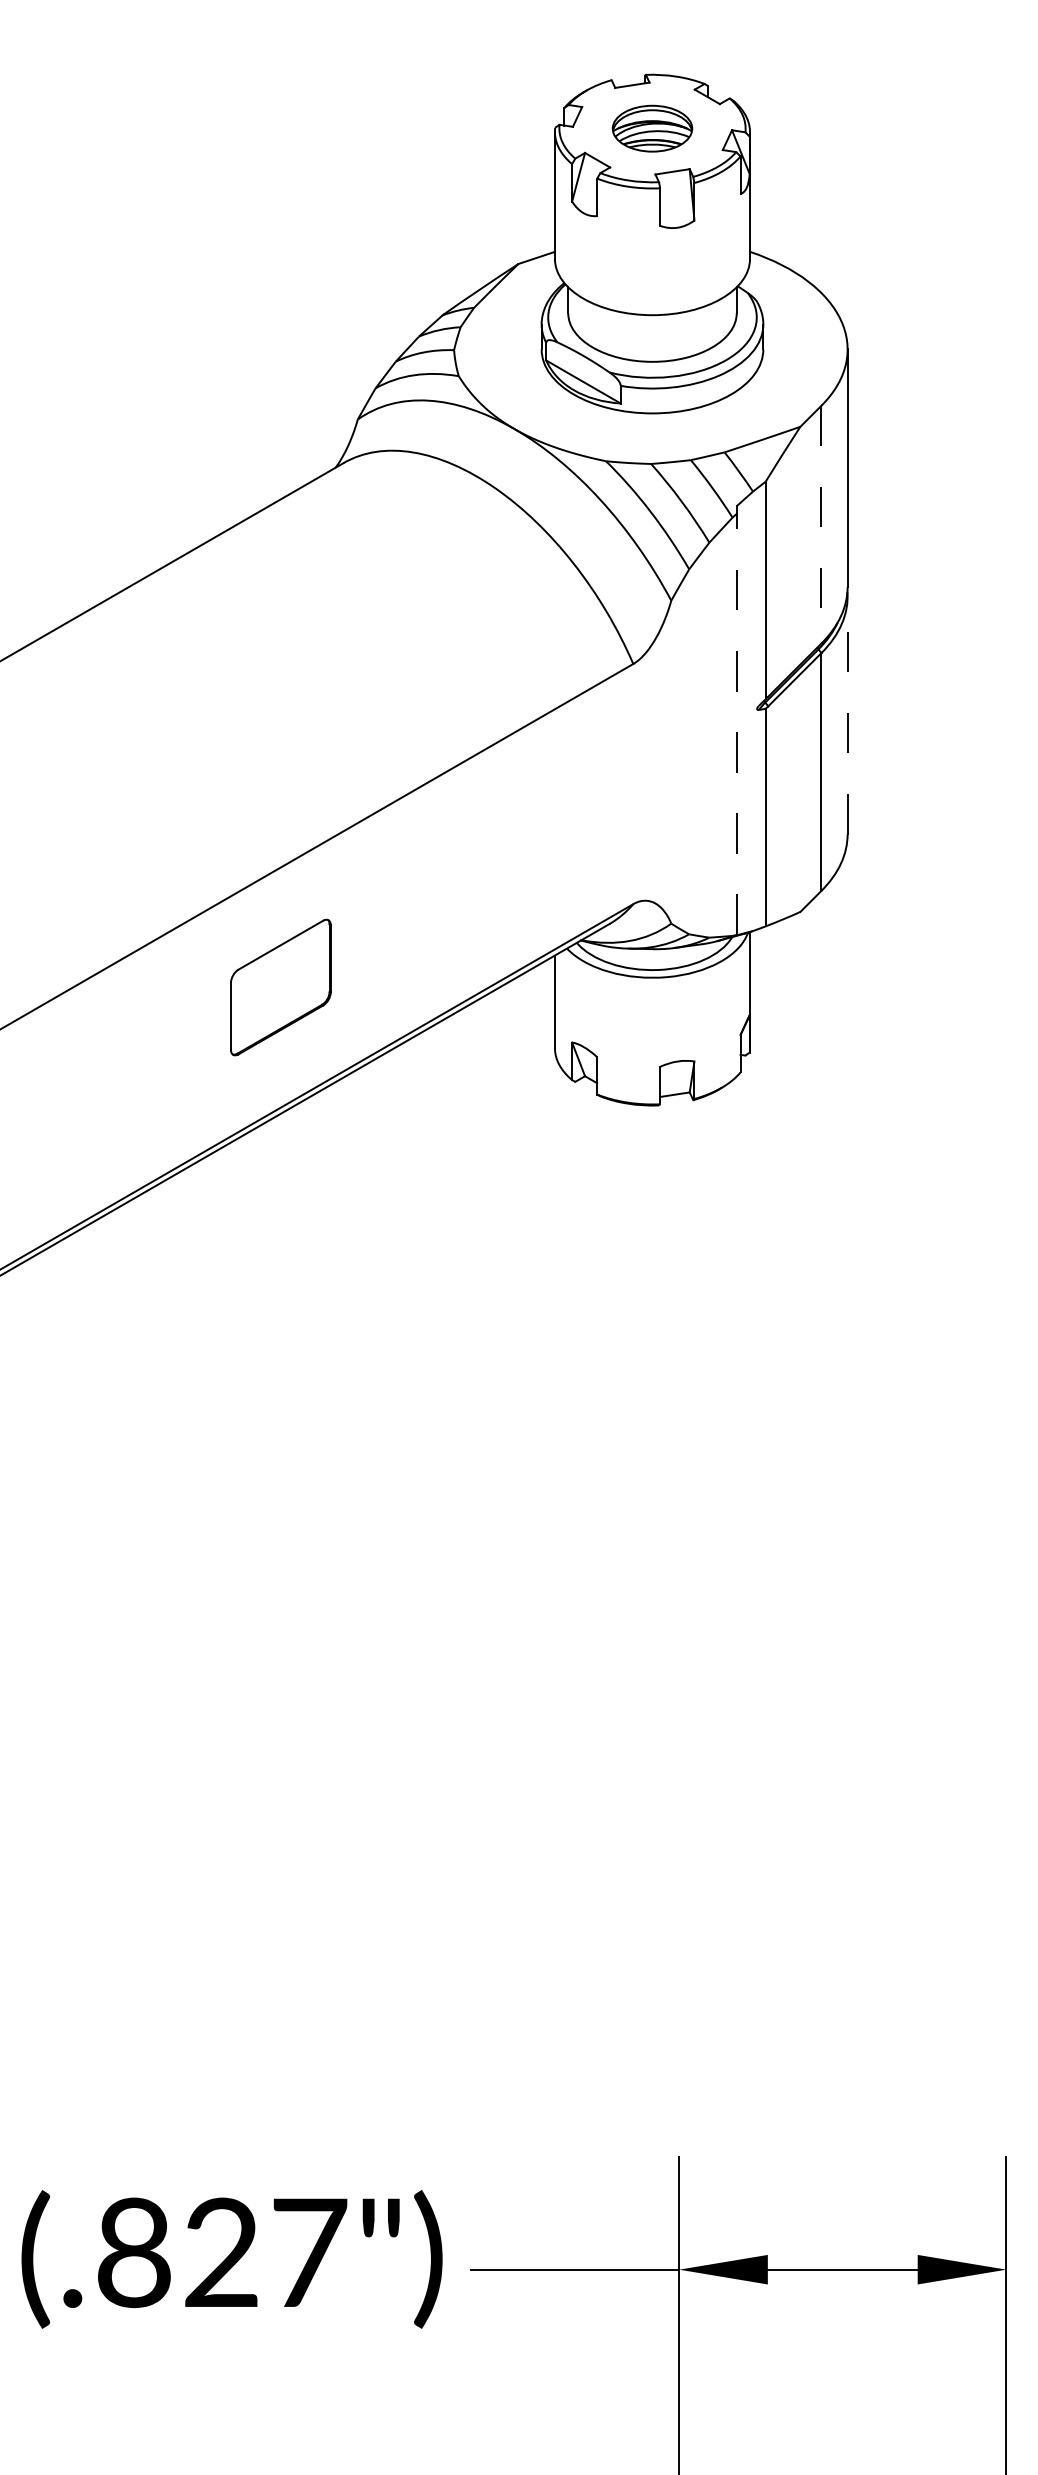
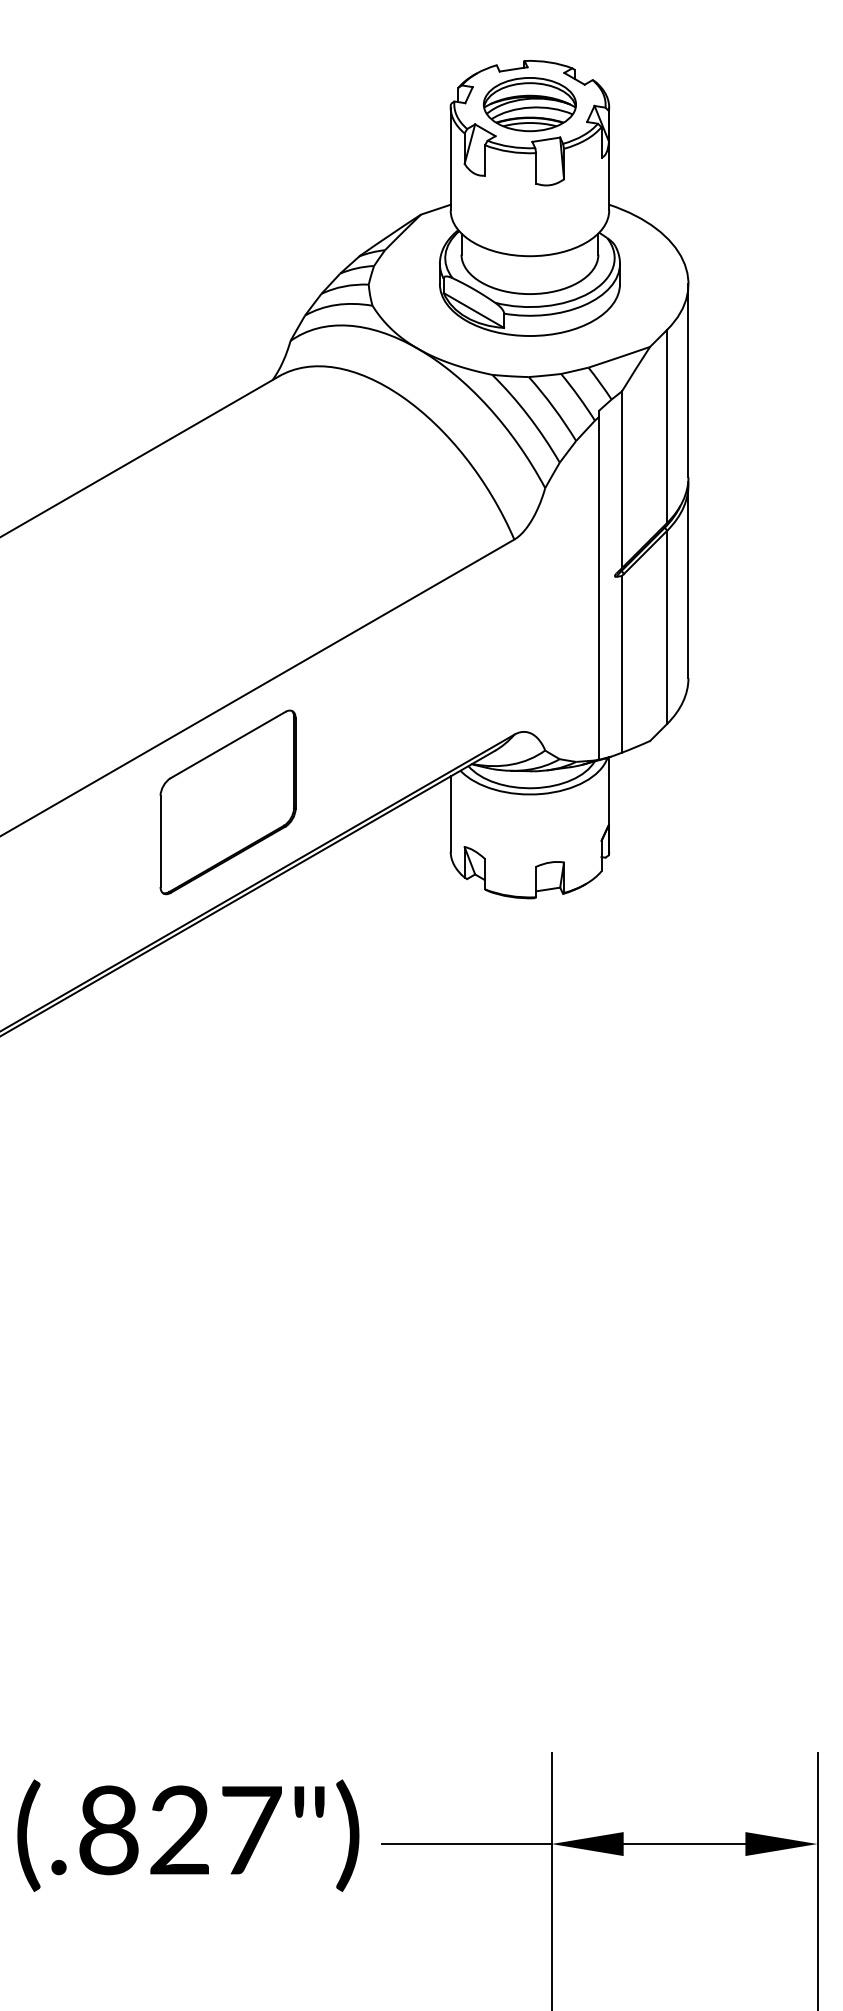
part: (651, 128) -> (529, 104), size x1.43
line: (821, 524) -> (667, 426), dashed -> solid
line: (847, 715) -> (688, 581), dashed -> solid
line: (736, 722) -> (598, 587), dashed -> solid
part: (280, 987) -> (227, 802), size x1.67

